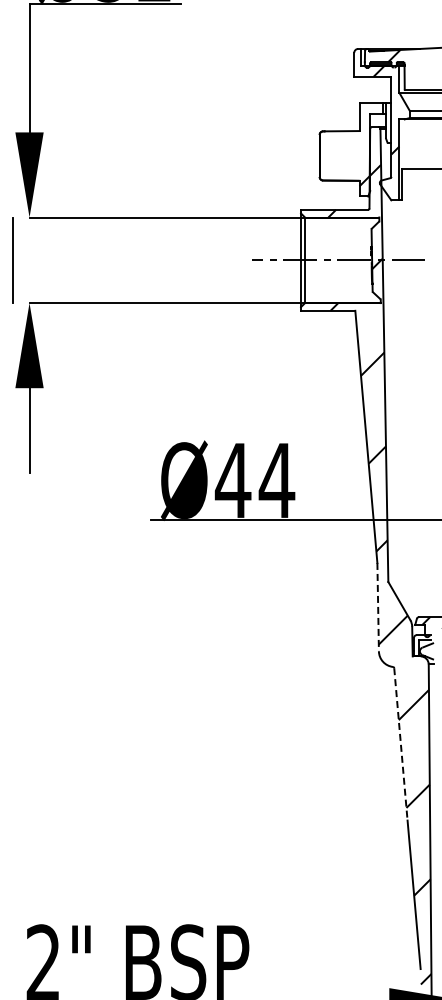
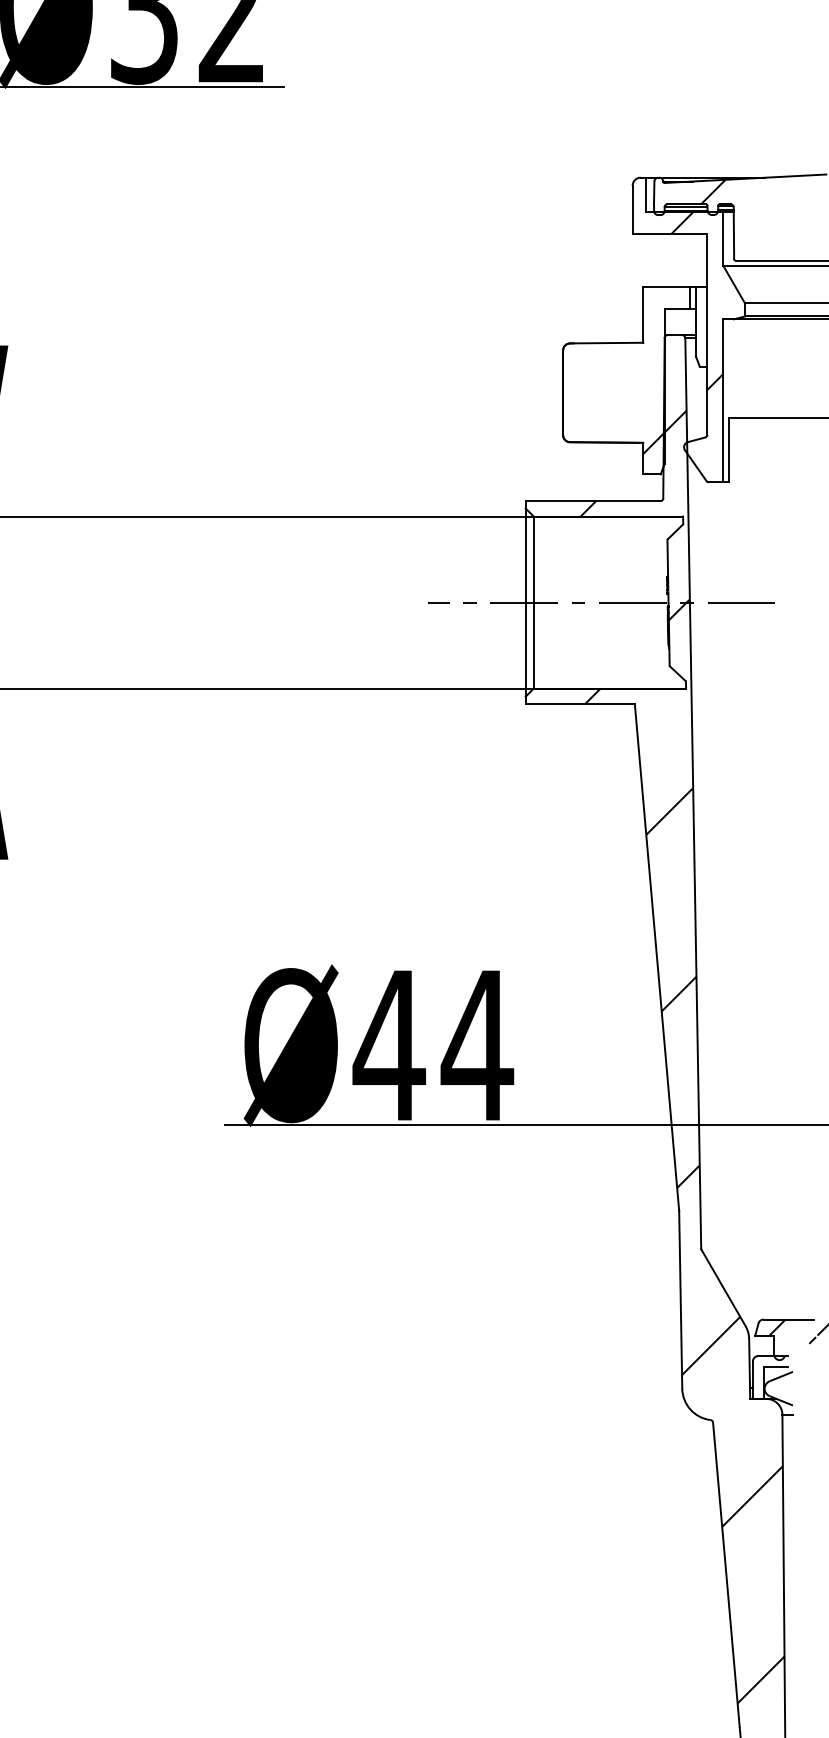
line: (378, 607) -> (681, 1300), dashed -> solid
line: (400, 744) -> (725, 1575), dashed -> solid

